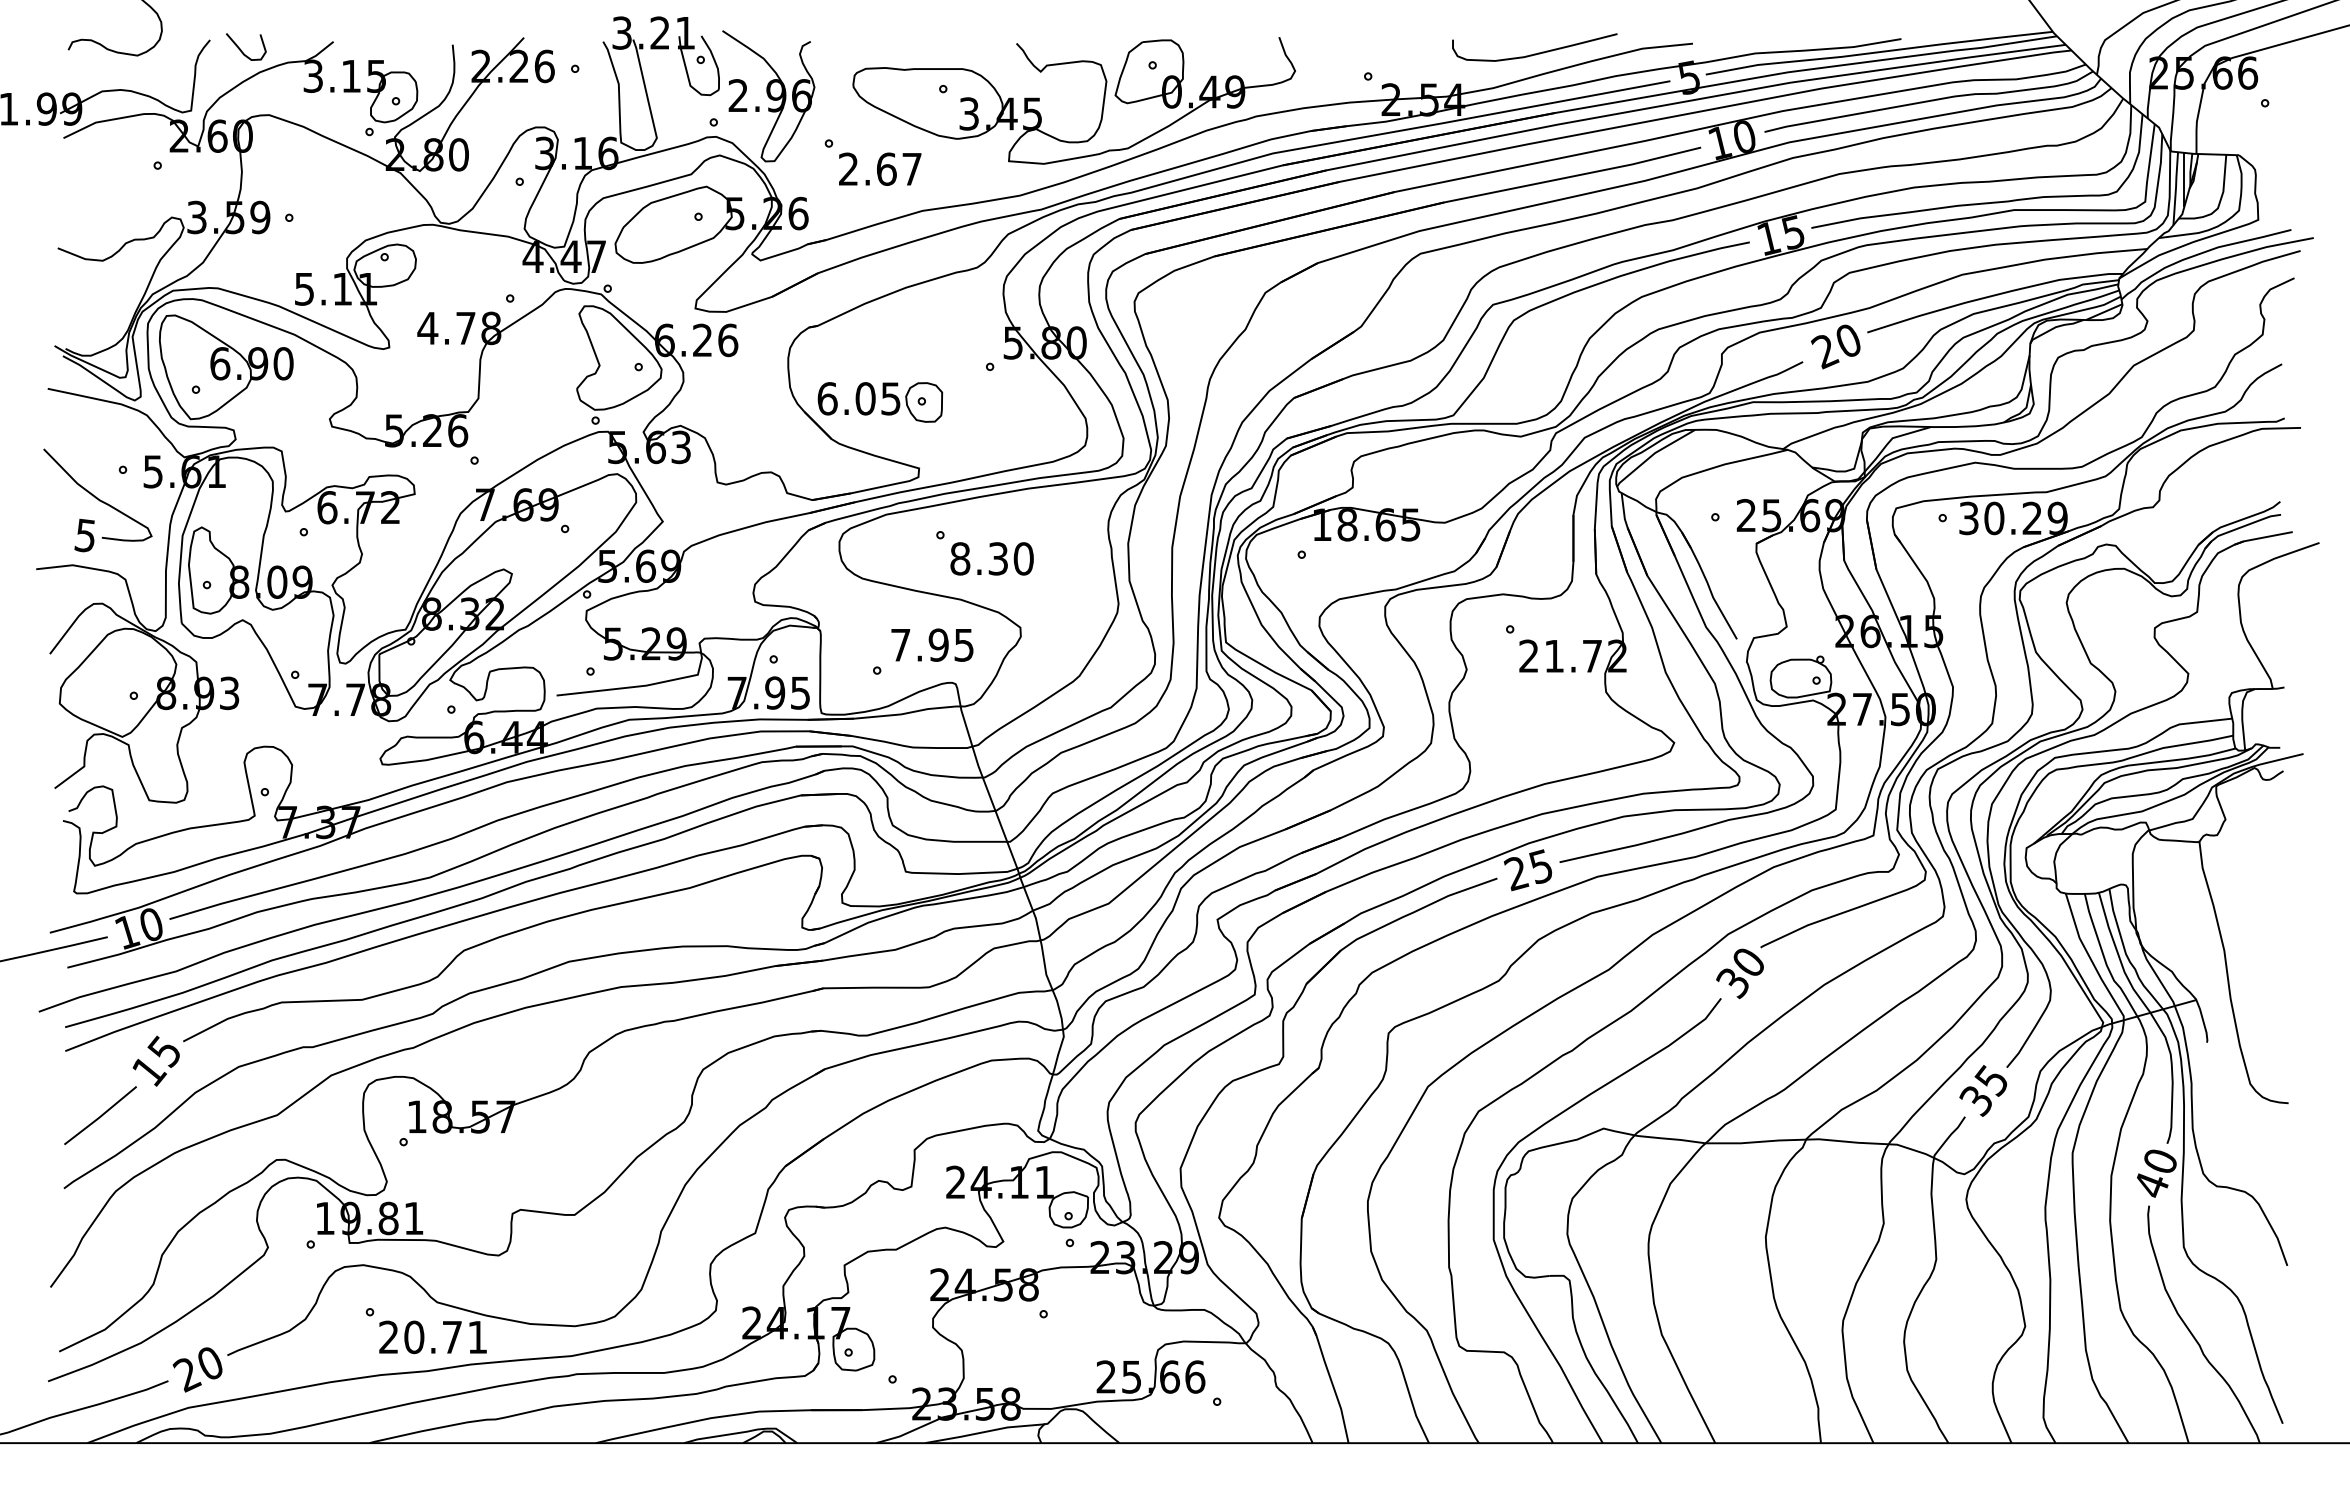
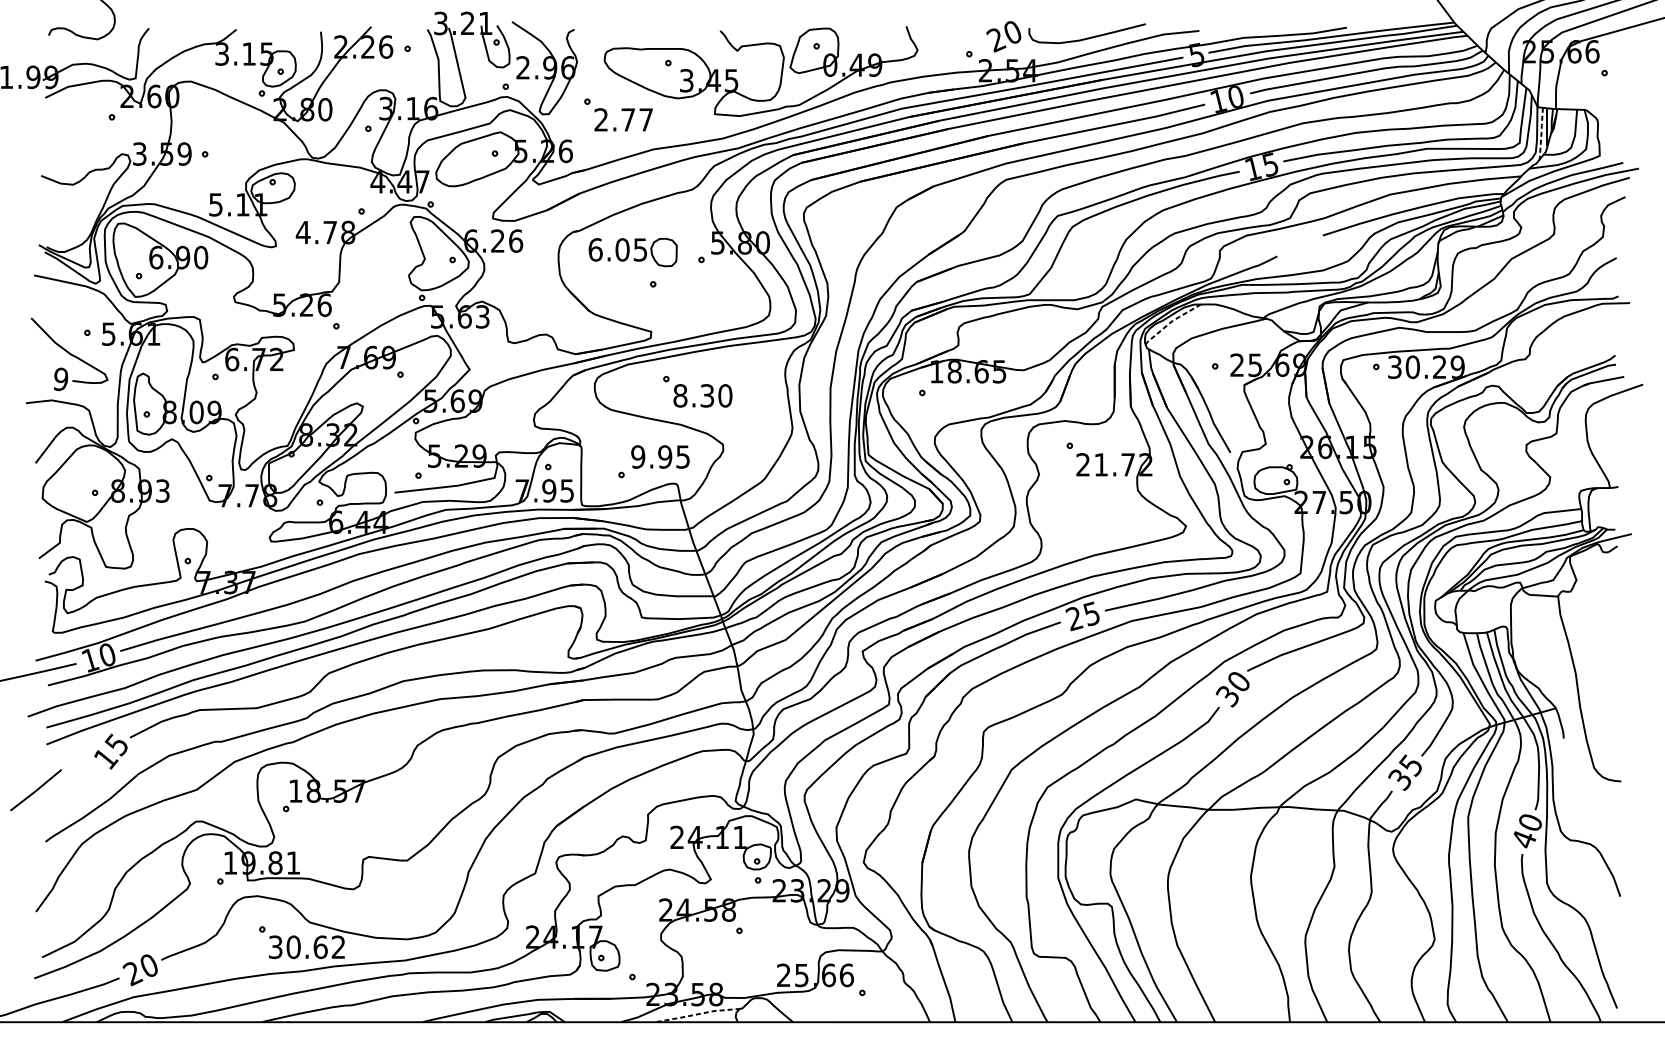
curve: (241, 49) -> (171, 35), removed
text: (886, 168) -> (628, 119), 2.67 -> 2.77
line: (2175, 188) -> (1541, 133), solid -> dashed
text: (1835, 346) -> (1003, 36), moved
part: (880, 402) -> (633, 252), moved
line: (1652, 454) -> (1170, 321), solid -> dashed
text: (84, 535) -> (60, 379), 5 -> 9
text: (900, 644) -> (638, 456), 7.95 -> 9.95
line: (100, 1115) -> (36, 790), moved
text: (432, 1337) -> (306, 947), 20.71 -> 30.62
line: (984, 1432) -> (697, 1014), solid -> dashed

